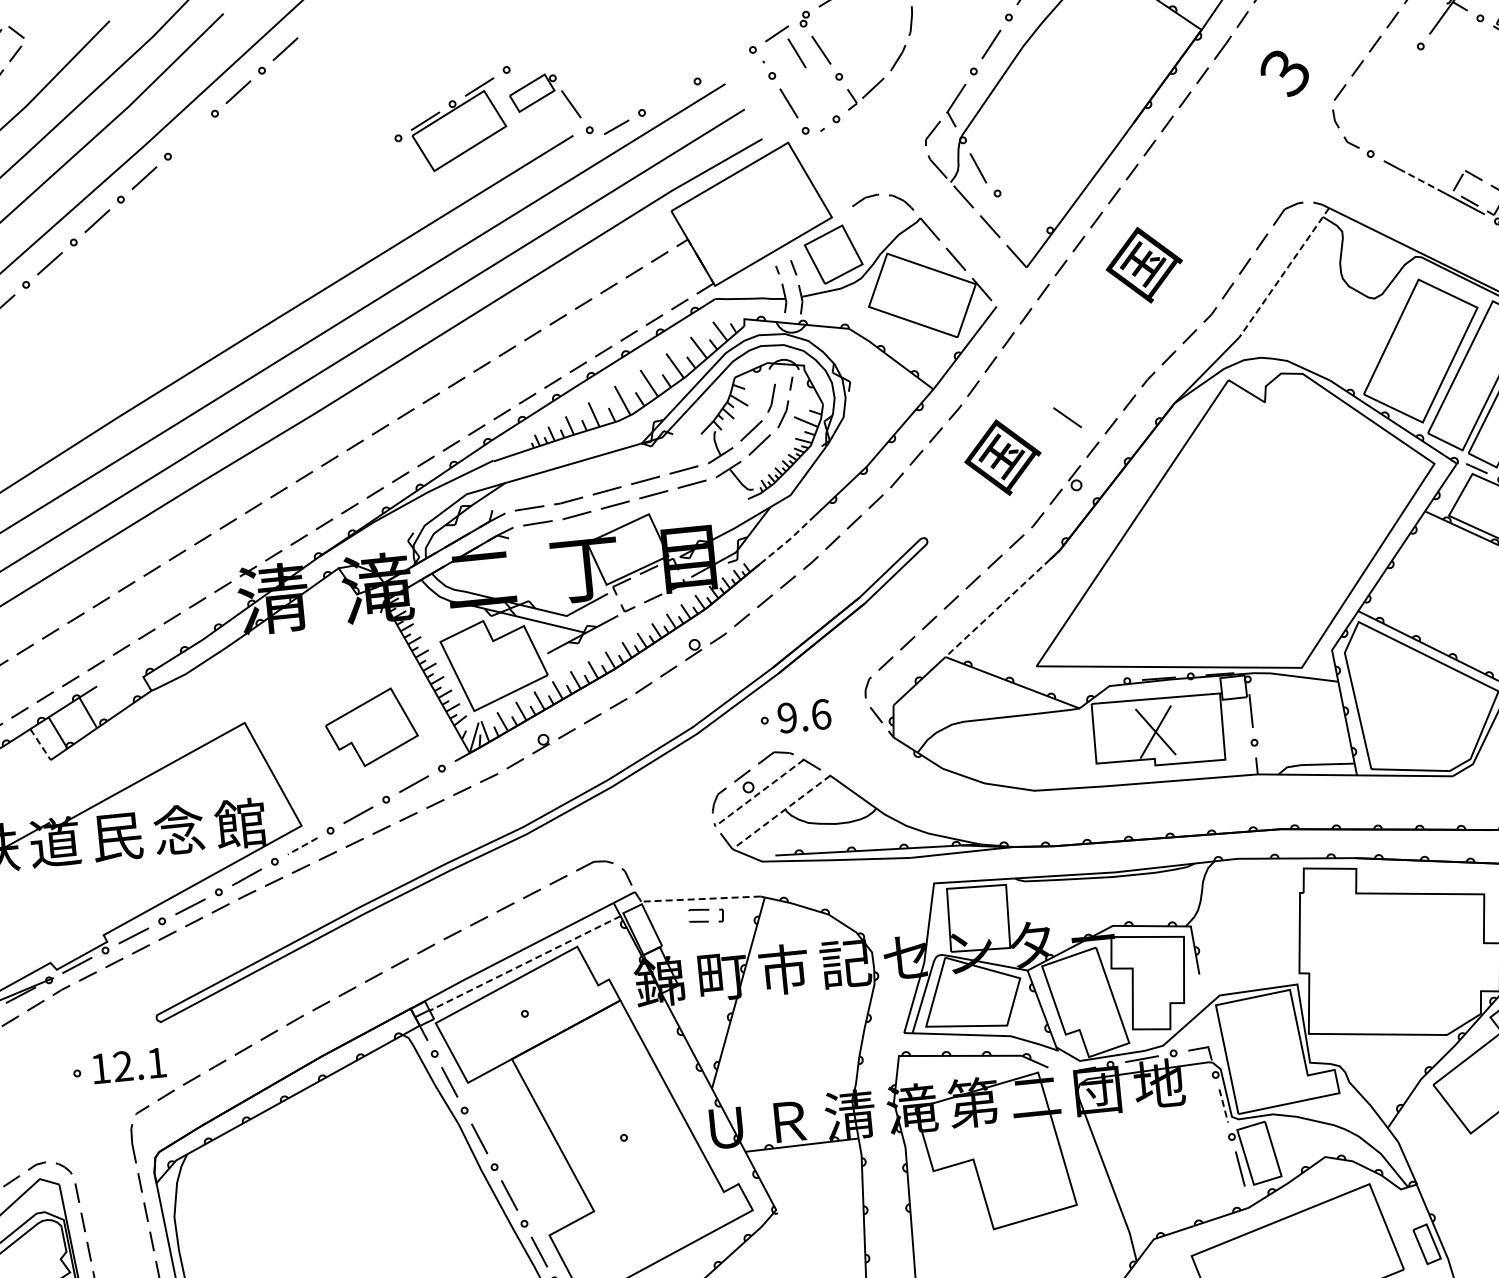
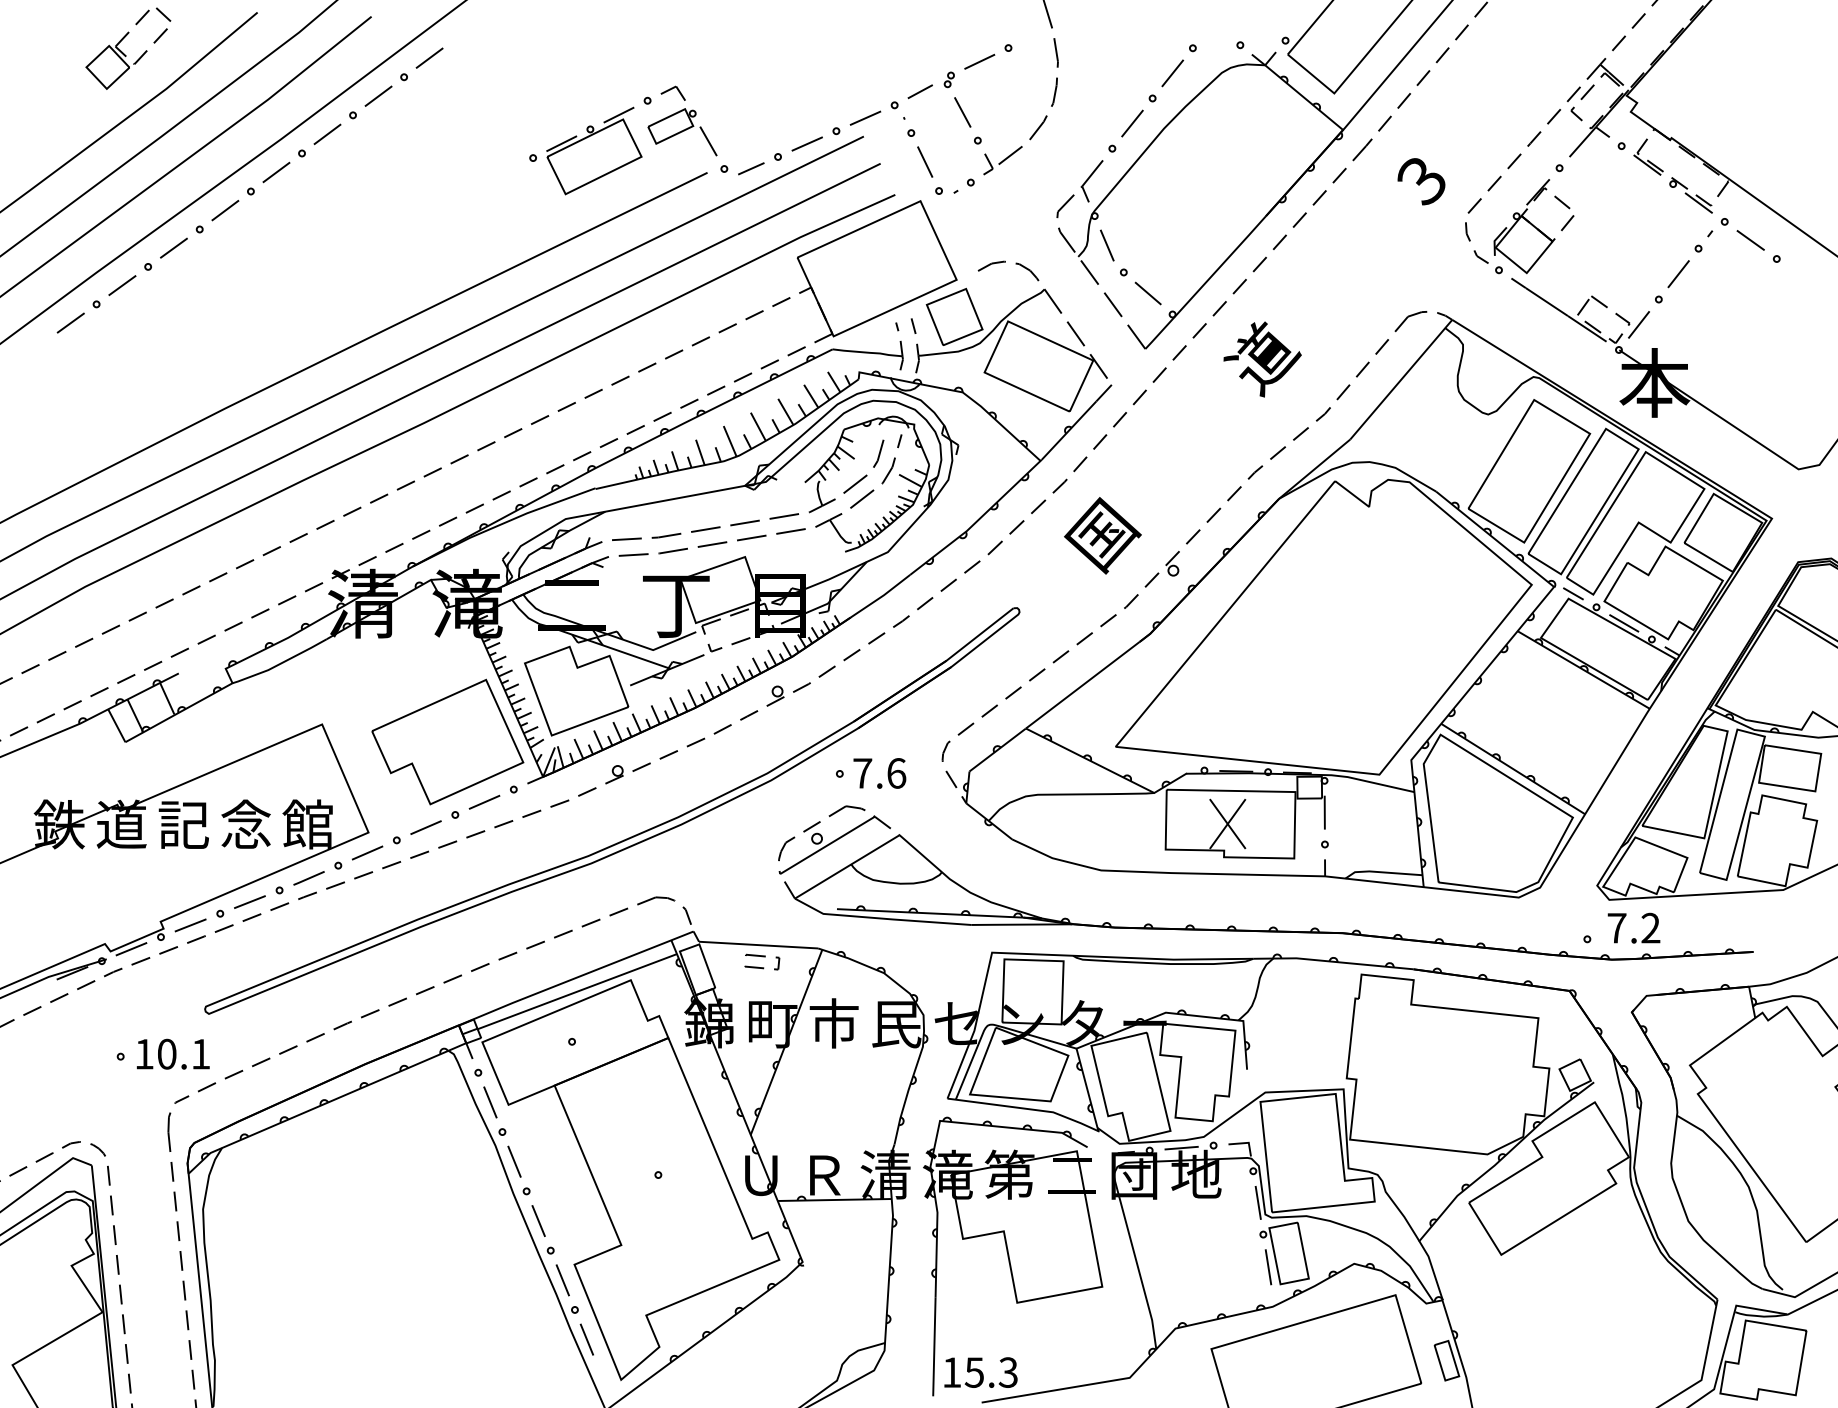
line: (797, 52) -> (938, 112), removed
part: (530, 59) -> (672, 92), added
line: (725, 64) -> (865, 117), added
line: (669, 96) -> (806, 143), added
part: (1400, 107) -> (1533, 226), added
line: (191, 134) -> (327, 133), added
line: (1421, 180) -> (1546, 301), dashed -> solid
text: (1144, 265) -> (1262, 358), 国 -> 道
line: (1284, 272) -> (1401, 379), dashed -> solid
line: (1066, 417) -> (1147, 293), moved
line: (788, 540) -> (881, 596), dashed -> solid
line: (997, 608) -> (1082, 685), dashed -> solid
text: (787, 718) -> (862, 773), 9.6 -> 7.6
part: (371, 727) -> (447, 741), size x1.67
line: (40, 744) -> (116, 725), dashed -> solid
line: (759, 793) -> (827, 845), dashed -> solid
line: (781, 812) -> (847, 866), dashed -> solid
text: (116, 837) -> (183, 825), 民 -> 記
line: (302, 846) -> (367, 853), dashed -> solid
line: (700, 899) -> (758, 945), dashed -> solid
line: (524, 963) -> (576, 991), dashed -> solid
text: (846, 964) -> (896, 1024), 記 -> 民
text: (122, 1065) -> (166, 1053), 12.1 -> 10.1
line: (1224, 1106) -> (1258, 1203), dashed -> solid

